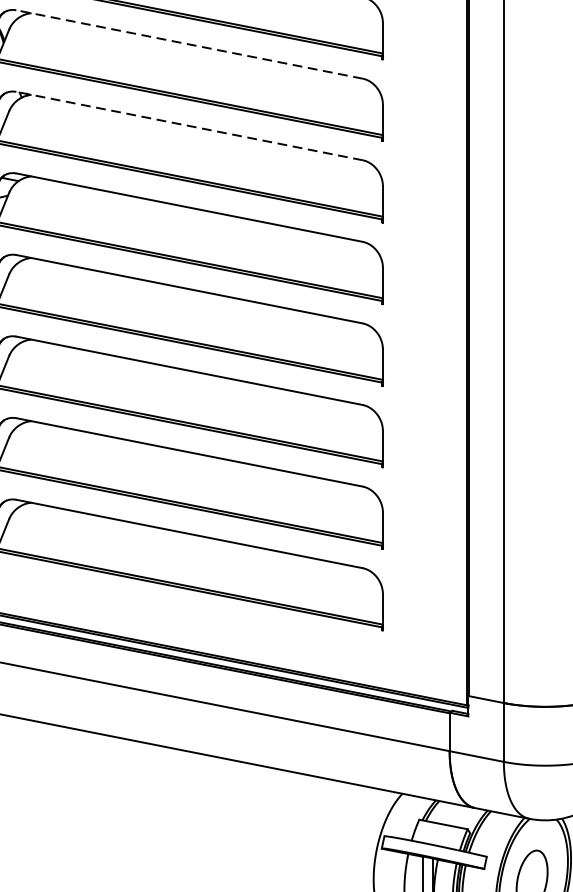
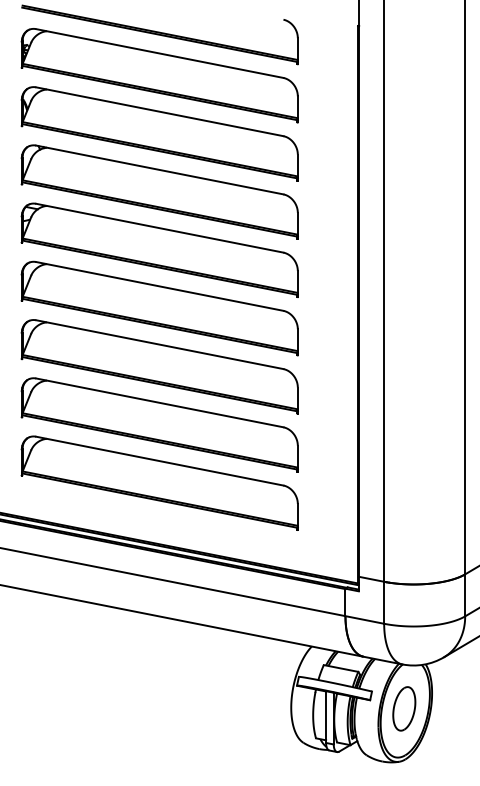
line: (189, 44) -> (159, 111), dashed -> solid
line: (189, 125) -> (159, 169), dashed -> solid

